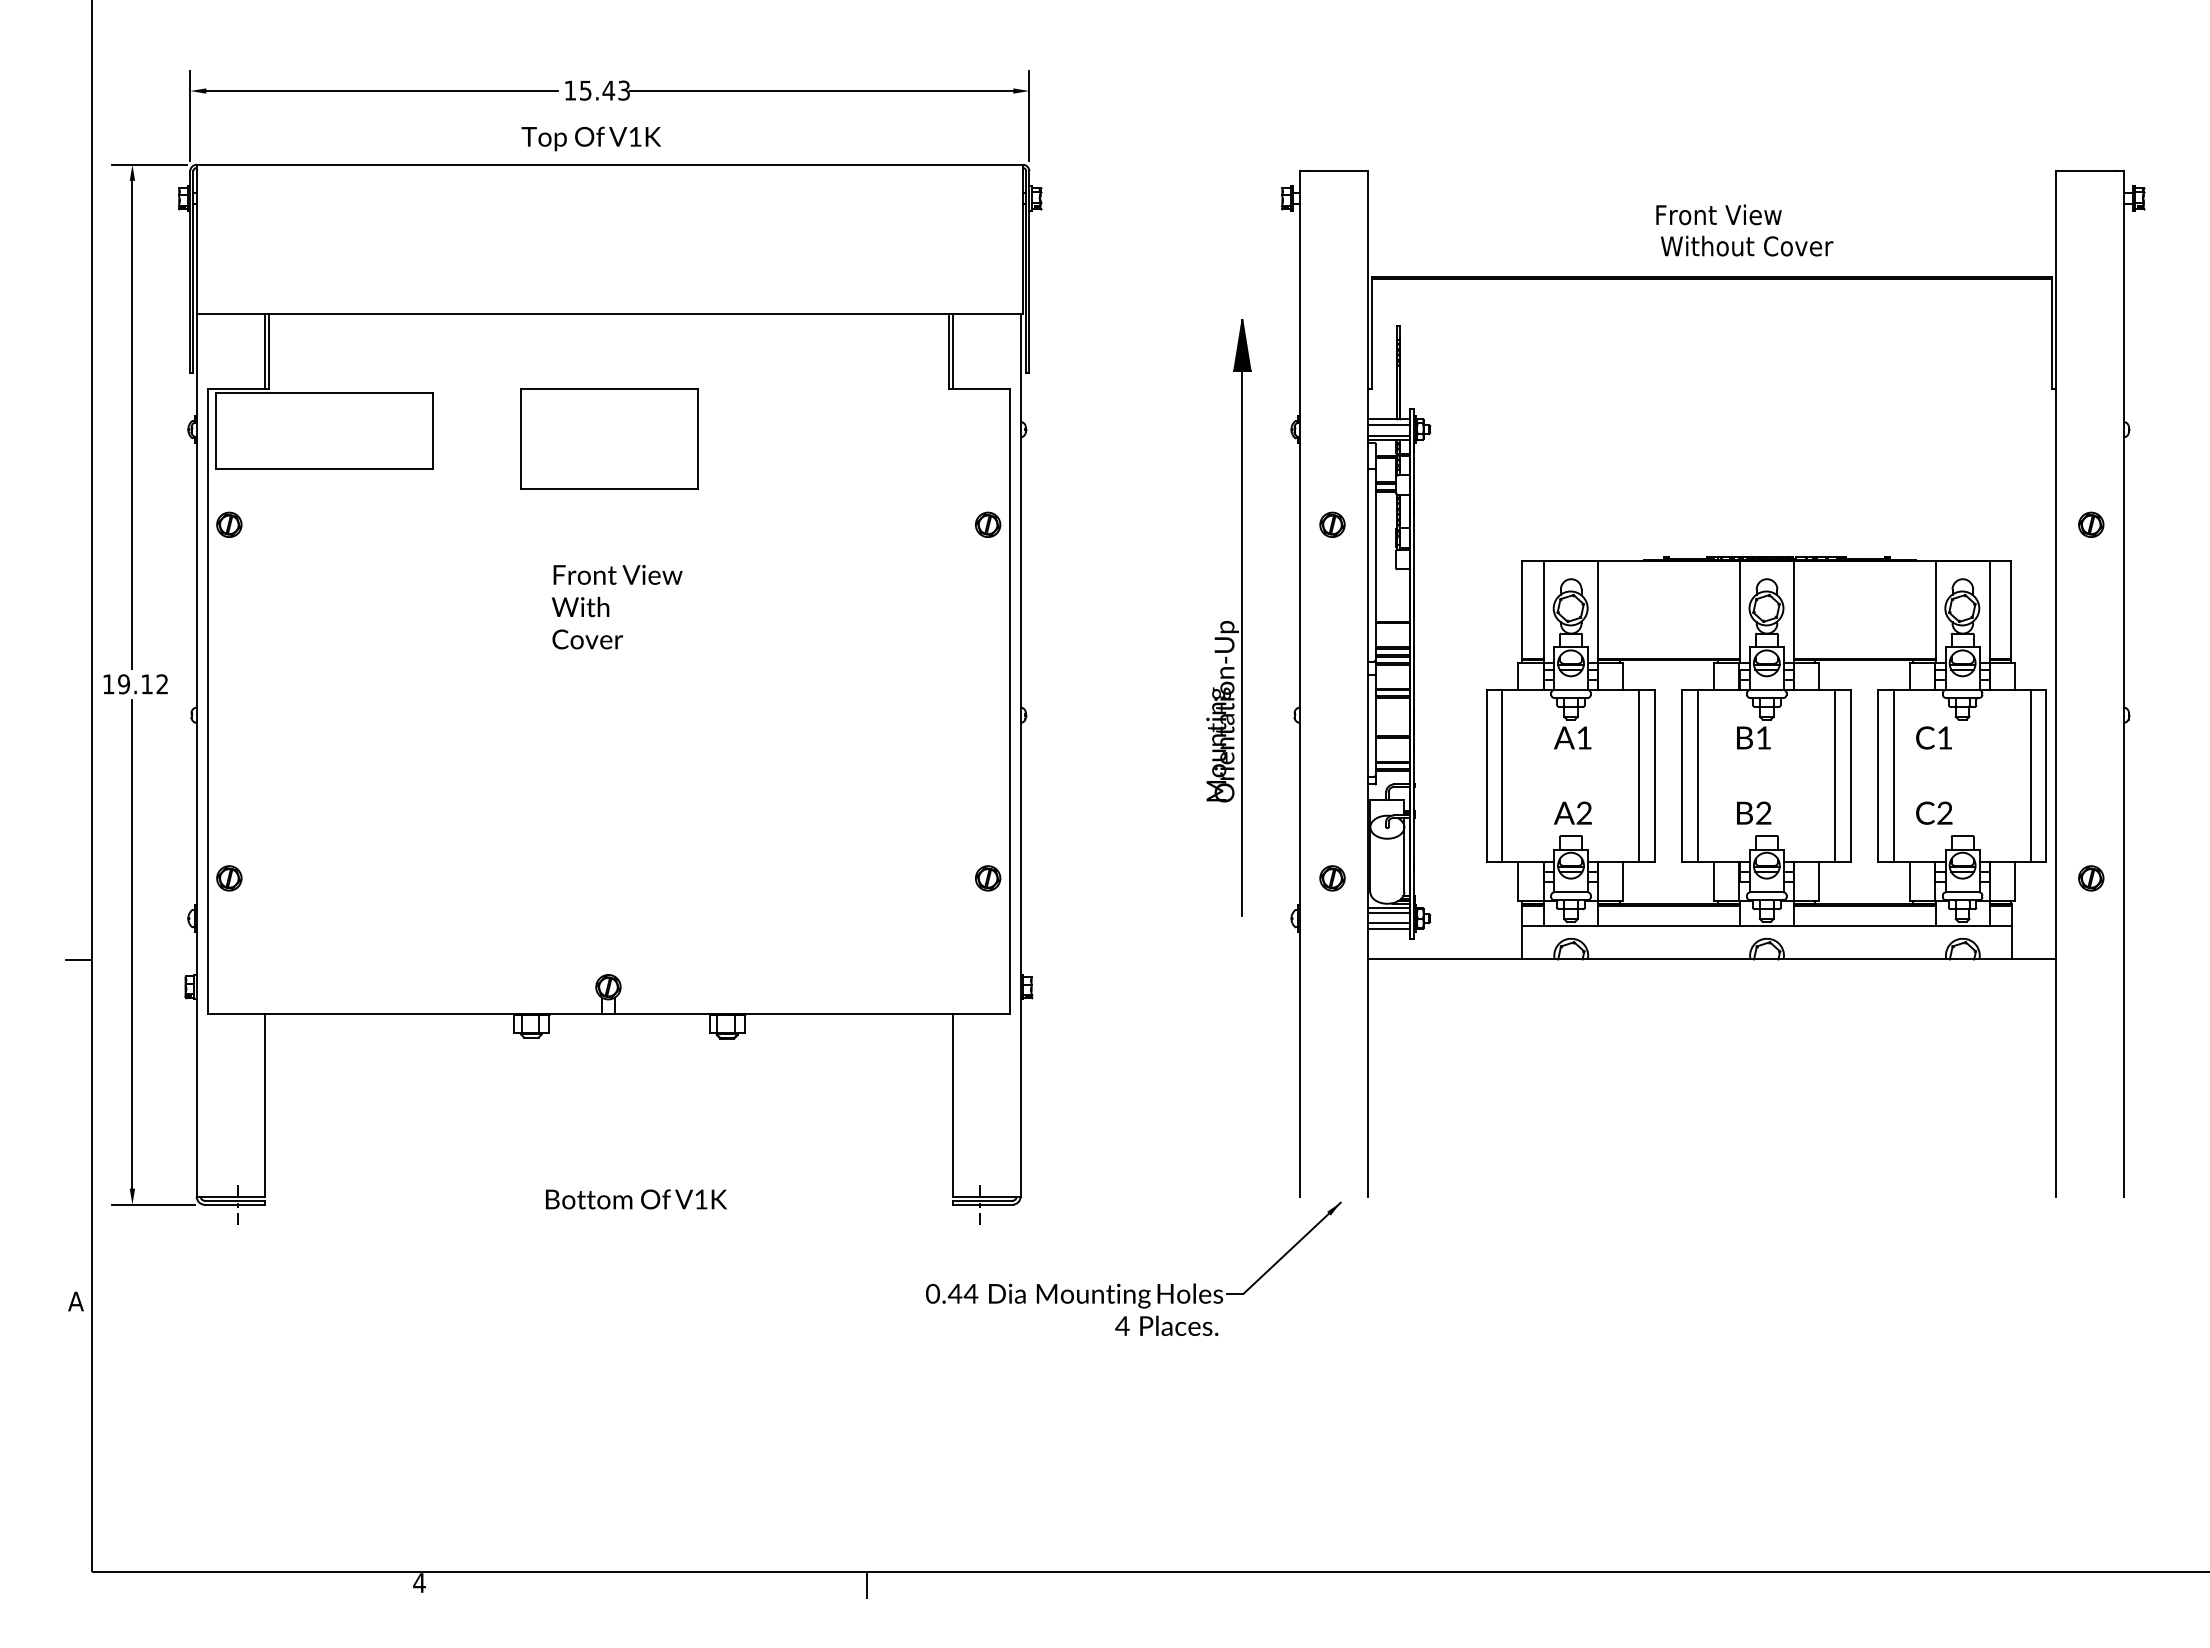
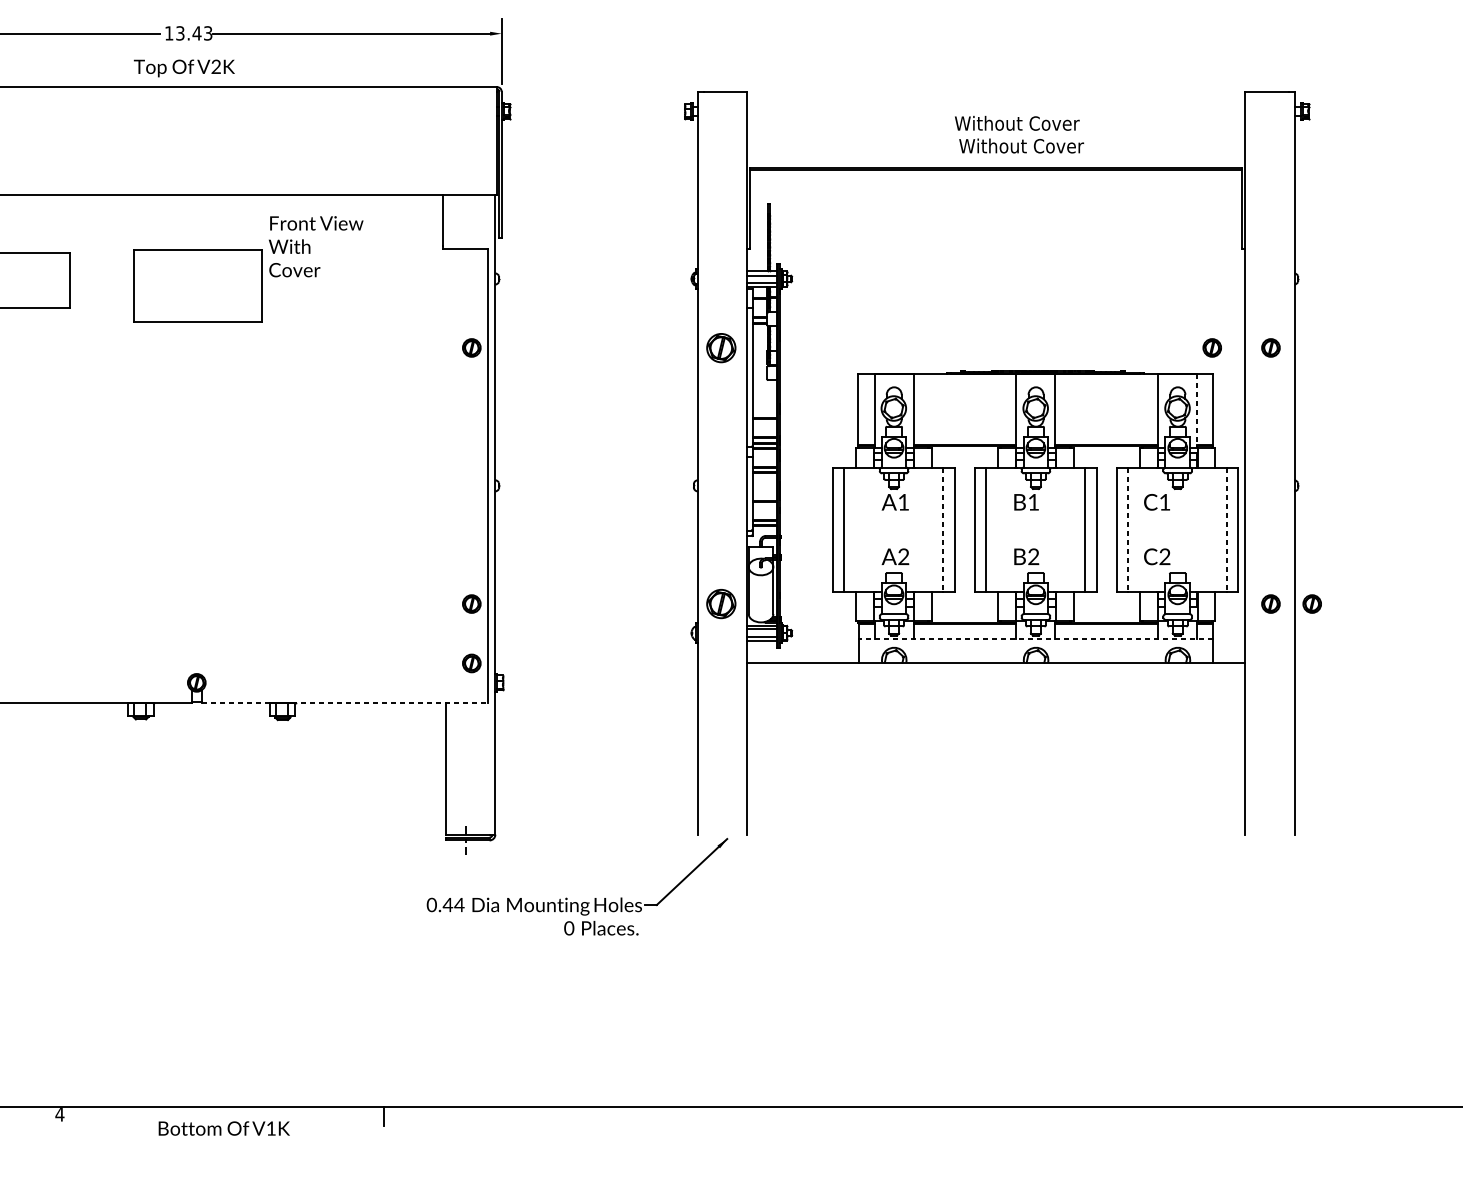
text: (585, 89) -> (180, 32), 15.43 -> 13.43
text: (634, 136) -> (215, 66), V1K -> V2K
text: (1741, 214) -> (1017, 123), Front View -> Without Cover
line: (952, 351) -> (446, 222), removed
part: (1332, 524) -> (721, 347), size x1.6
part: (2010, 524) -> (1212, 347), added
text: (616, 607) -> (315, 246), moved
line: (1989, 611) -> (1197, 410), solid -> dashed
part: (1228, 617) -> (645, 415), removed
line: (1639, 775) -> (943, 529), solid -> dashed
line: (1893, 775) -> (1127, 529), solid -> dashed
line: (2030, 775) -> (1226, 529), solid -> dashed
part: (1332, 878) -> (721, 604), size x1.6
part: (2148, 878) -> (1312, 604), added
line: (1767, 926) -> (1036, 638), solid -> dashed
part: (988, 960) -> (472, 663), added
line: (812, 1014) -> (344, 702), solid -> dashed
text: (636, 1199) -> (224, 1128), moved
text: (1122, 1325) -> (569, 927), 4 -> 0

